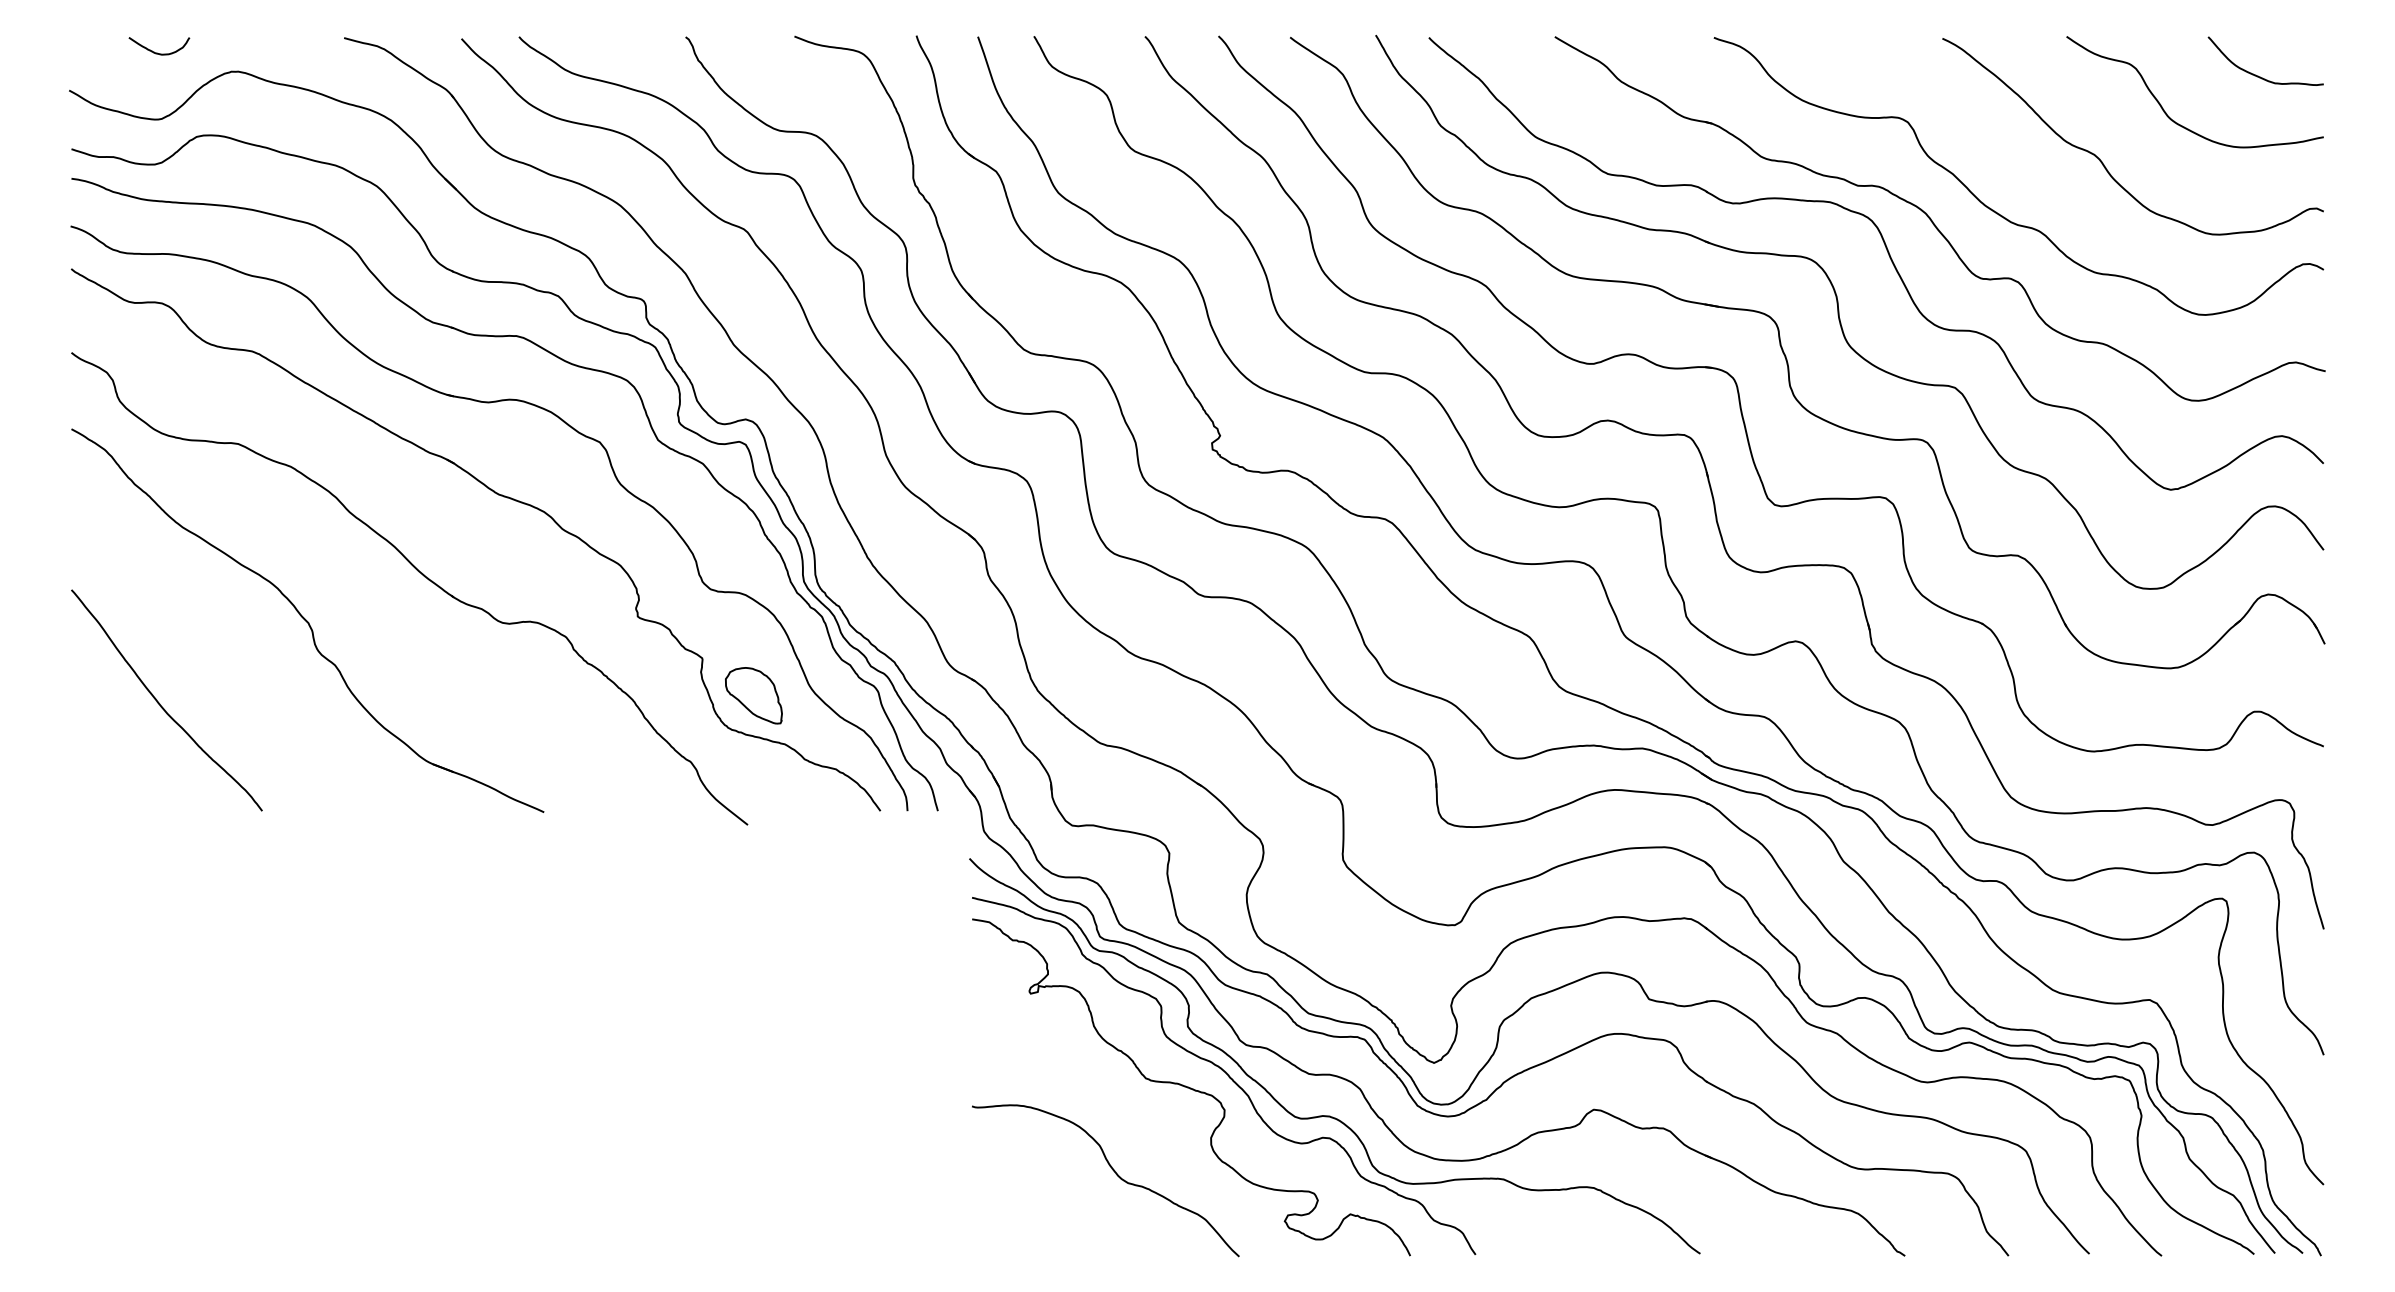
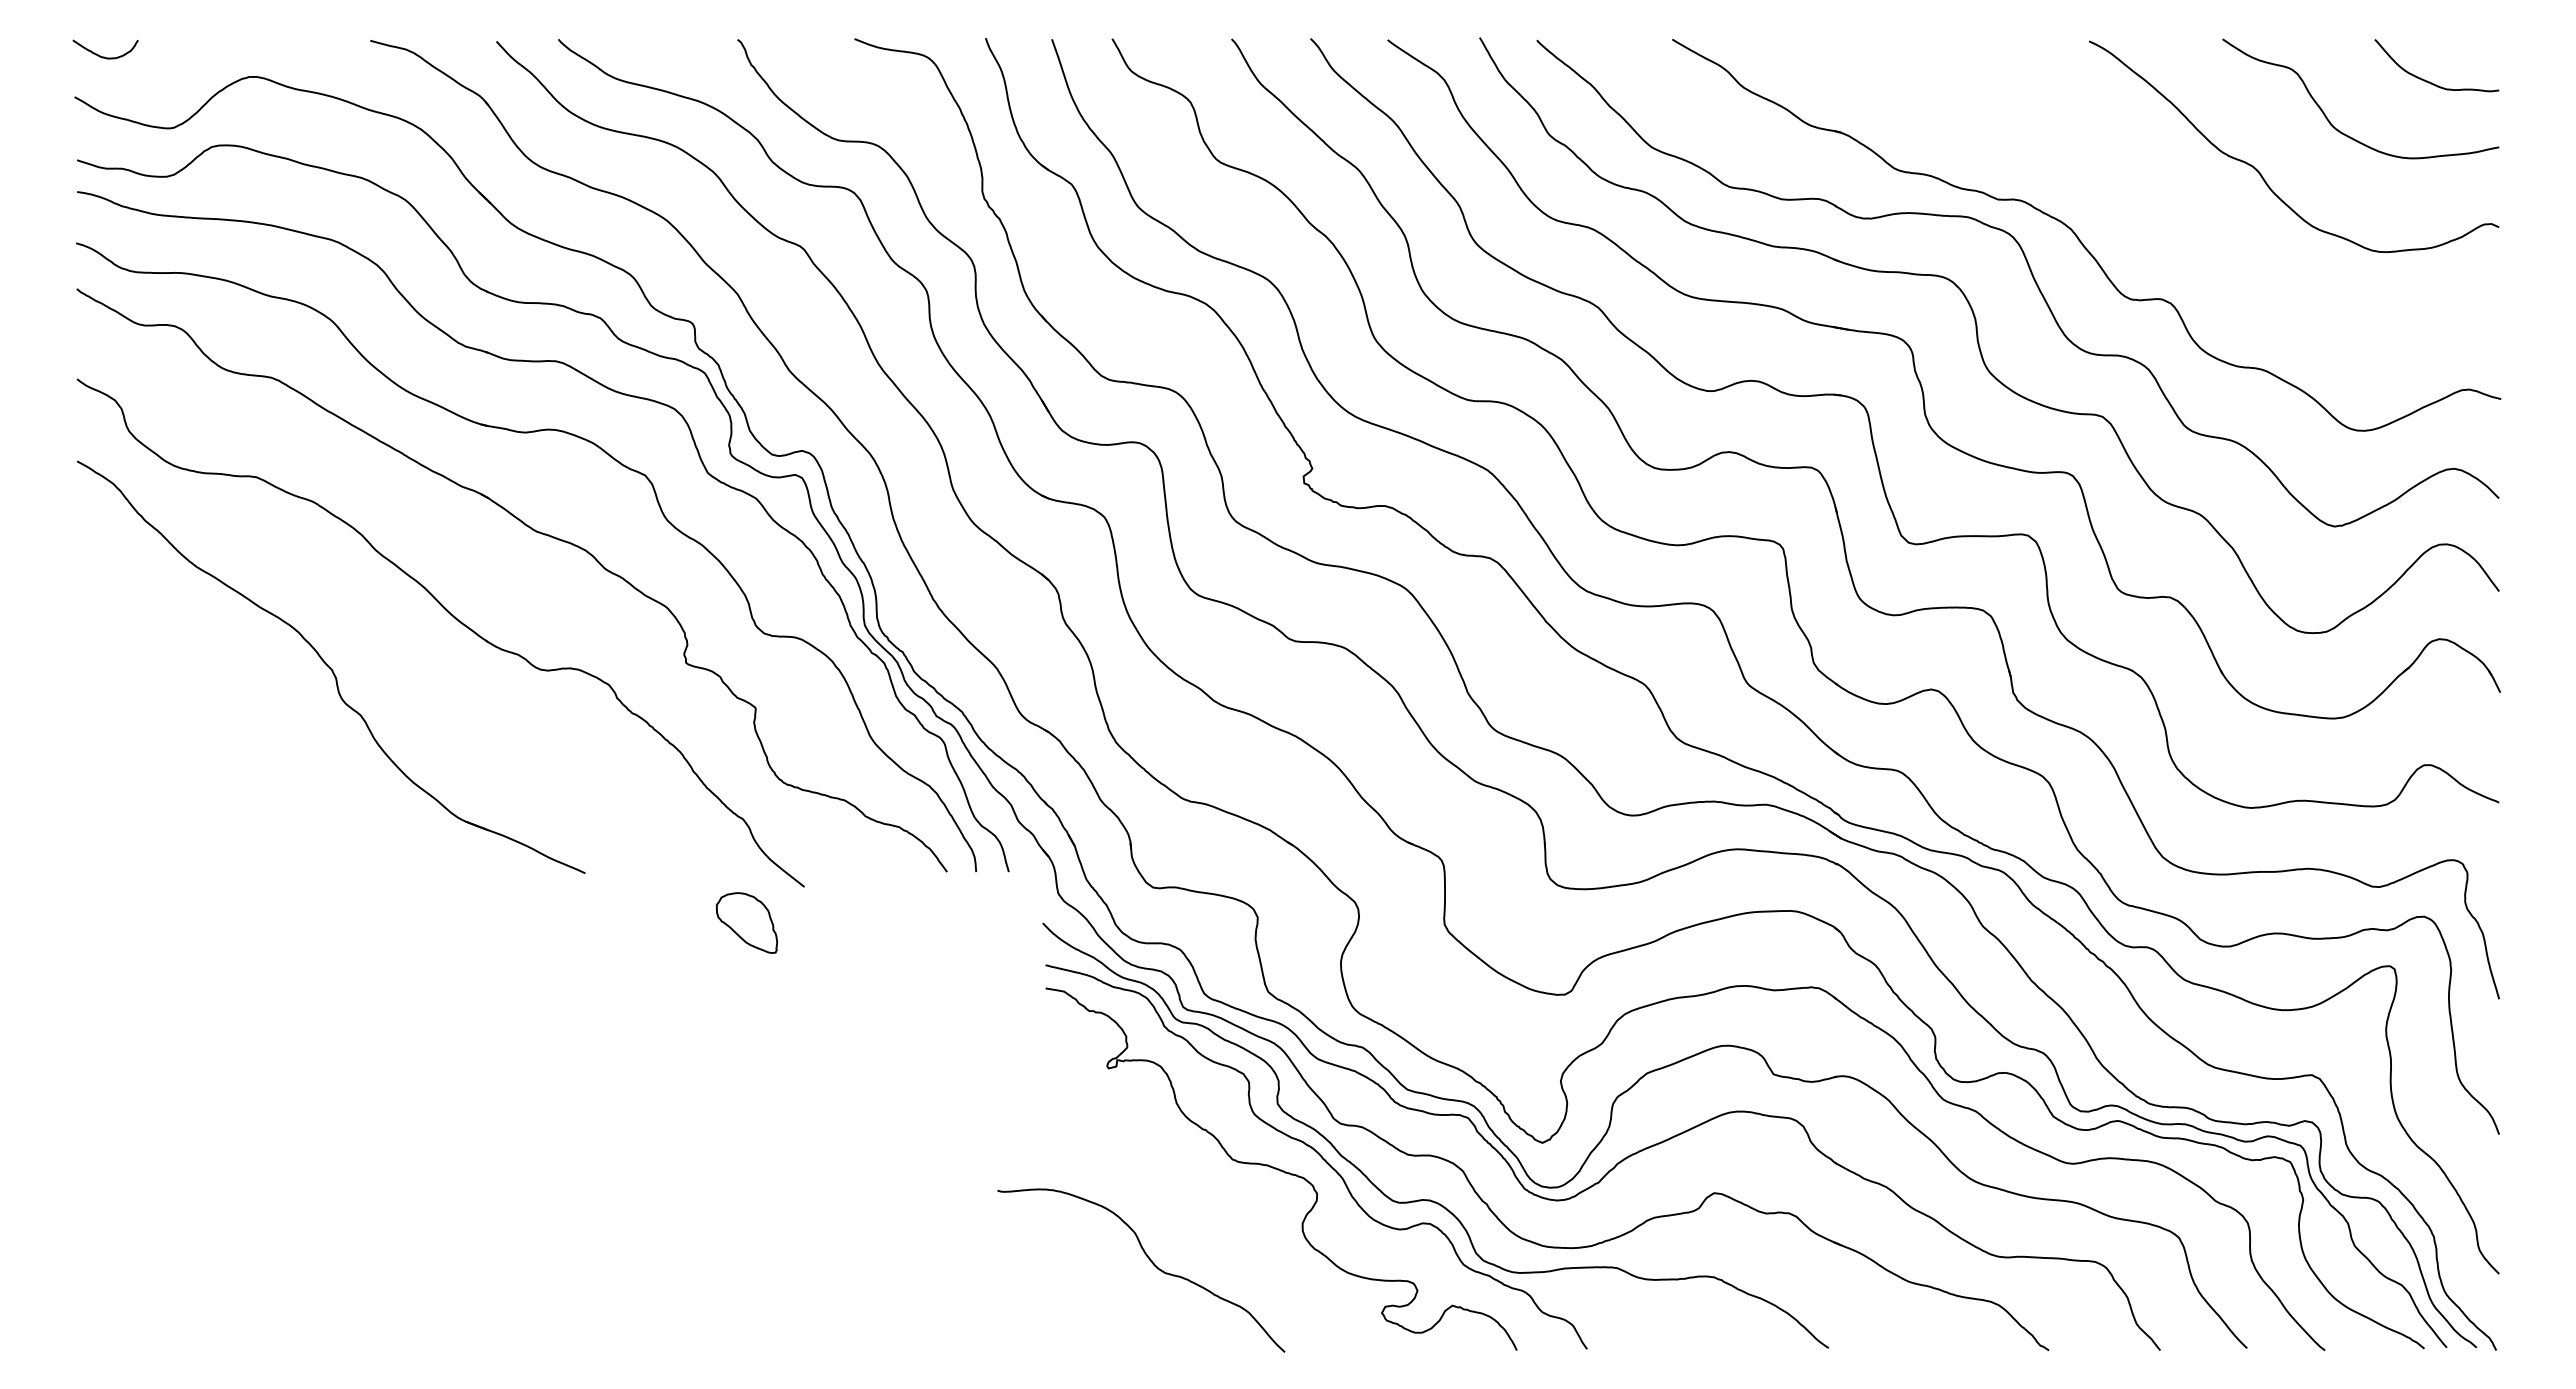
curve: (158, 52) -> (104, 56), moved
curve: (1996, 211) -> (2147, 227), removed
part: (753, 695) -> (746, 922), moved
curve: (161, 704) -> (173, 757), removed
curve: (1116, 1175) -> (1152, 1264), moved

